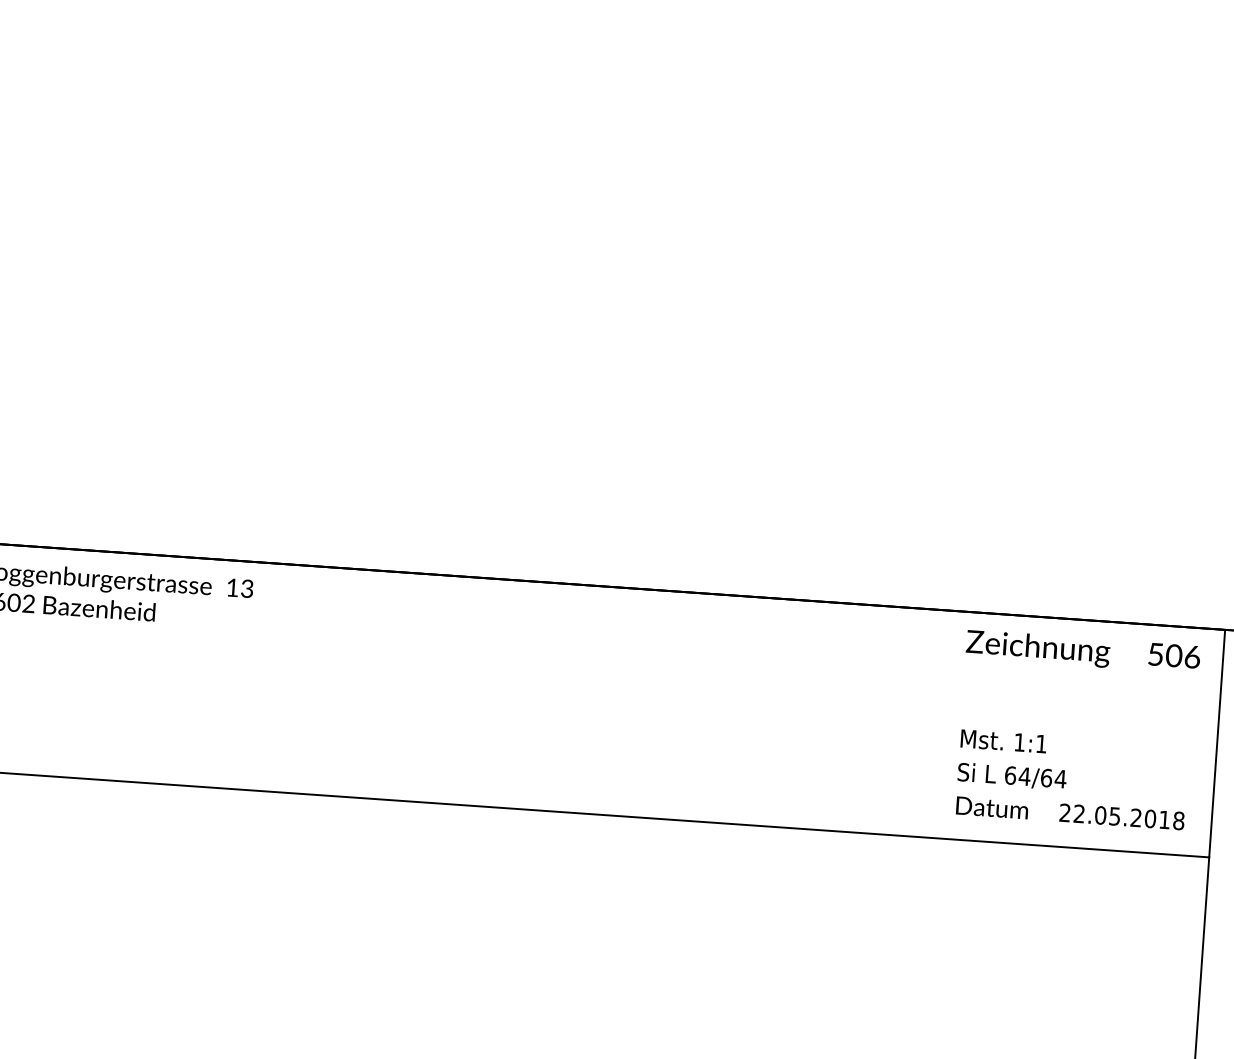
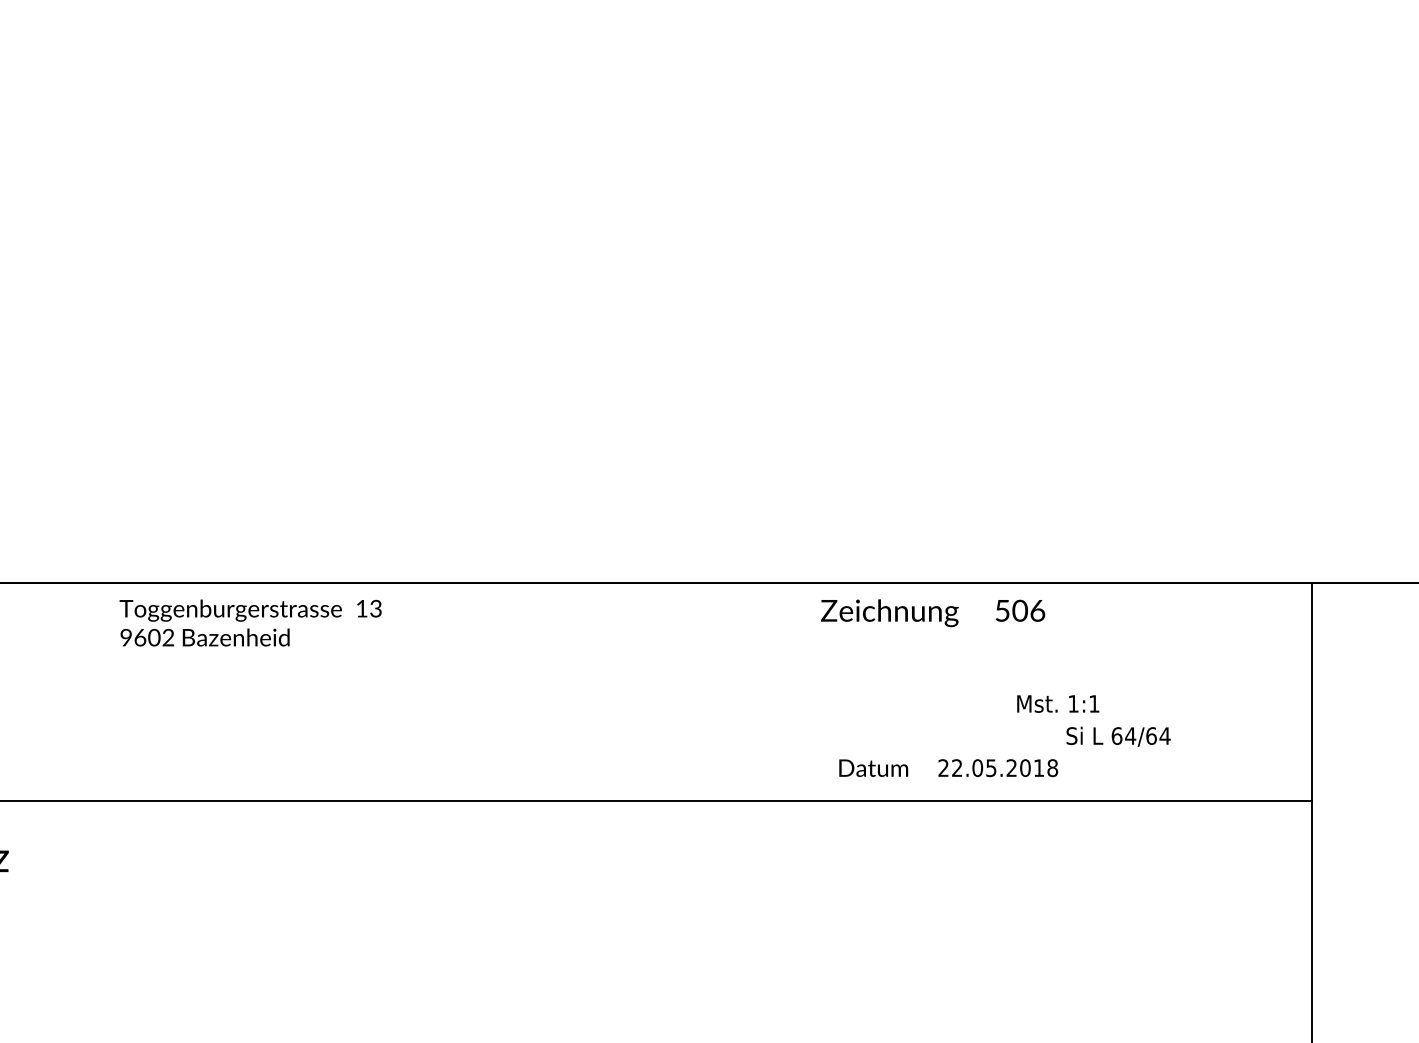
text: (1083, 652) -> (933, 613), moved
text: (1004, 740) -> (1058, 703), moved
text: (1070, 813) -> (948, 768), moved

